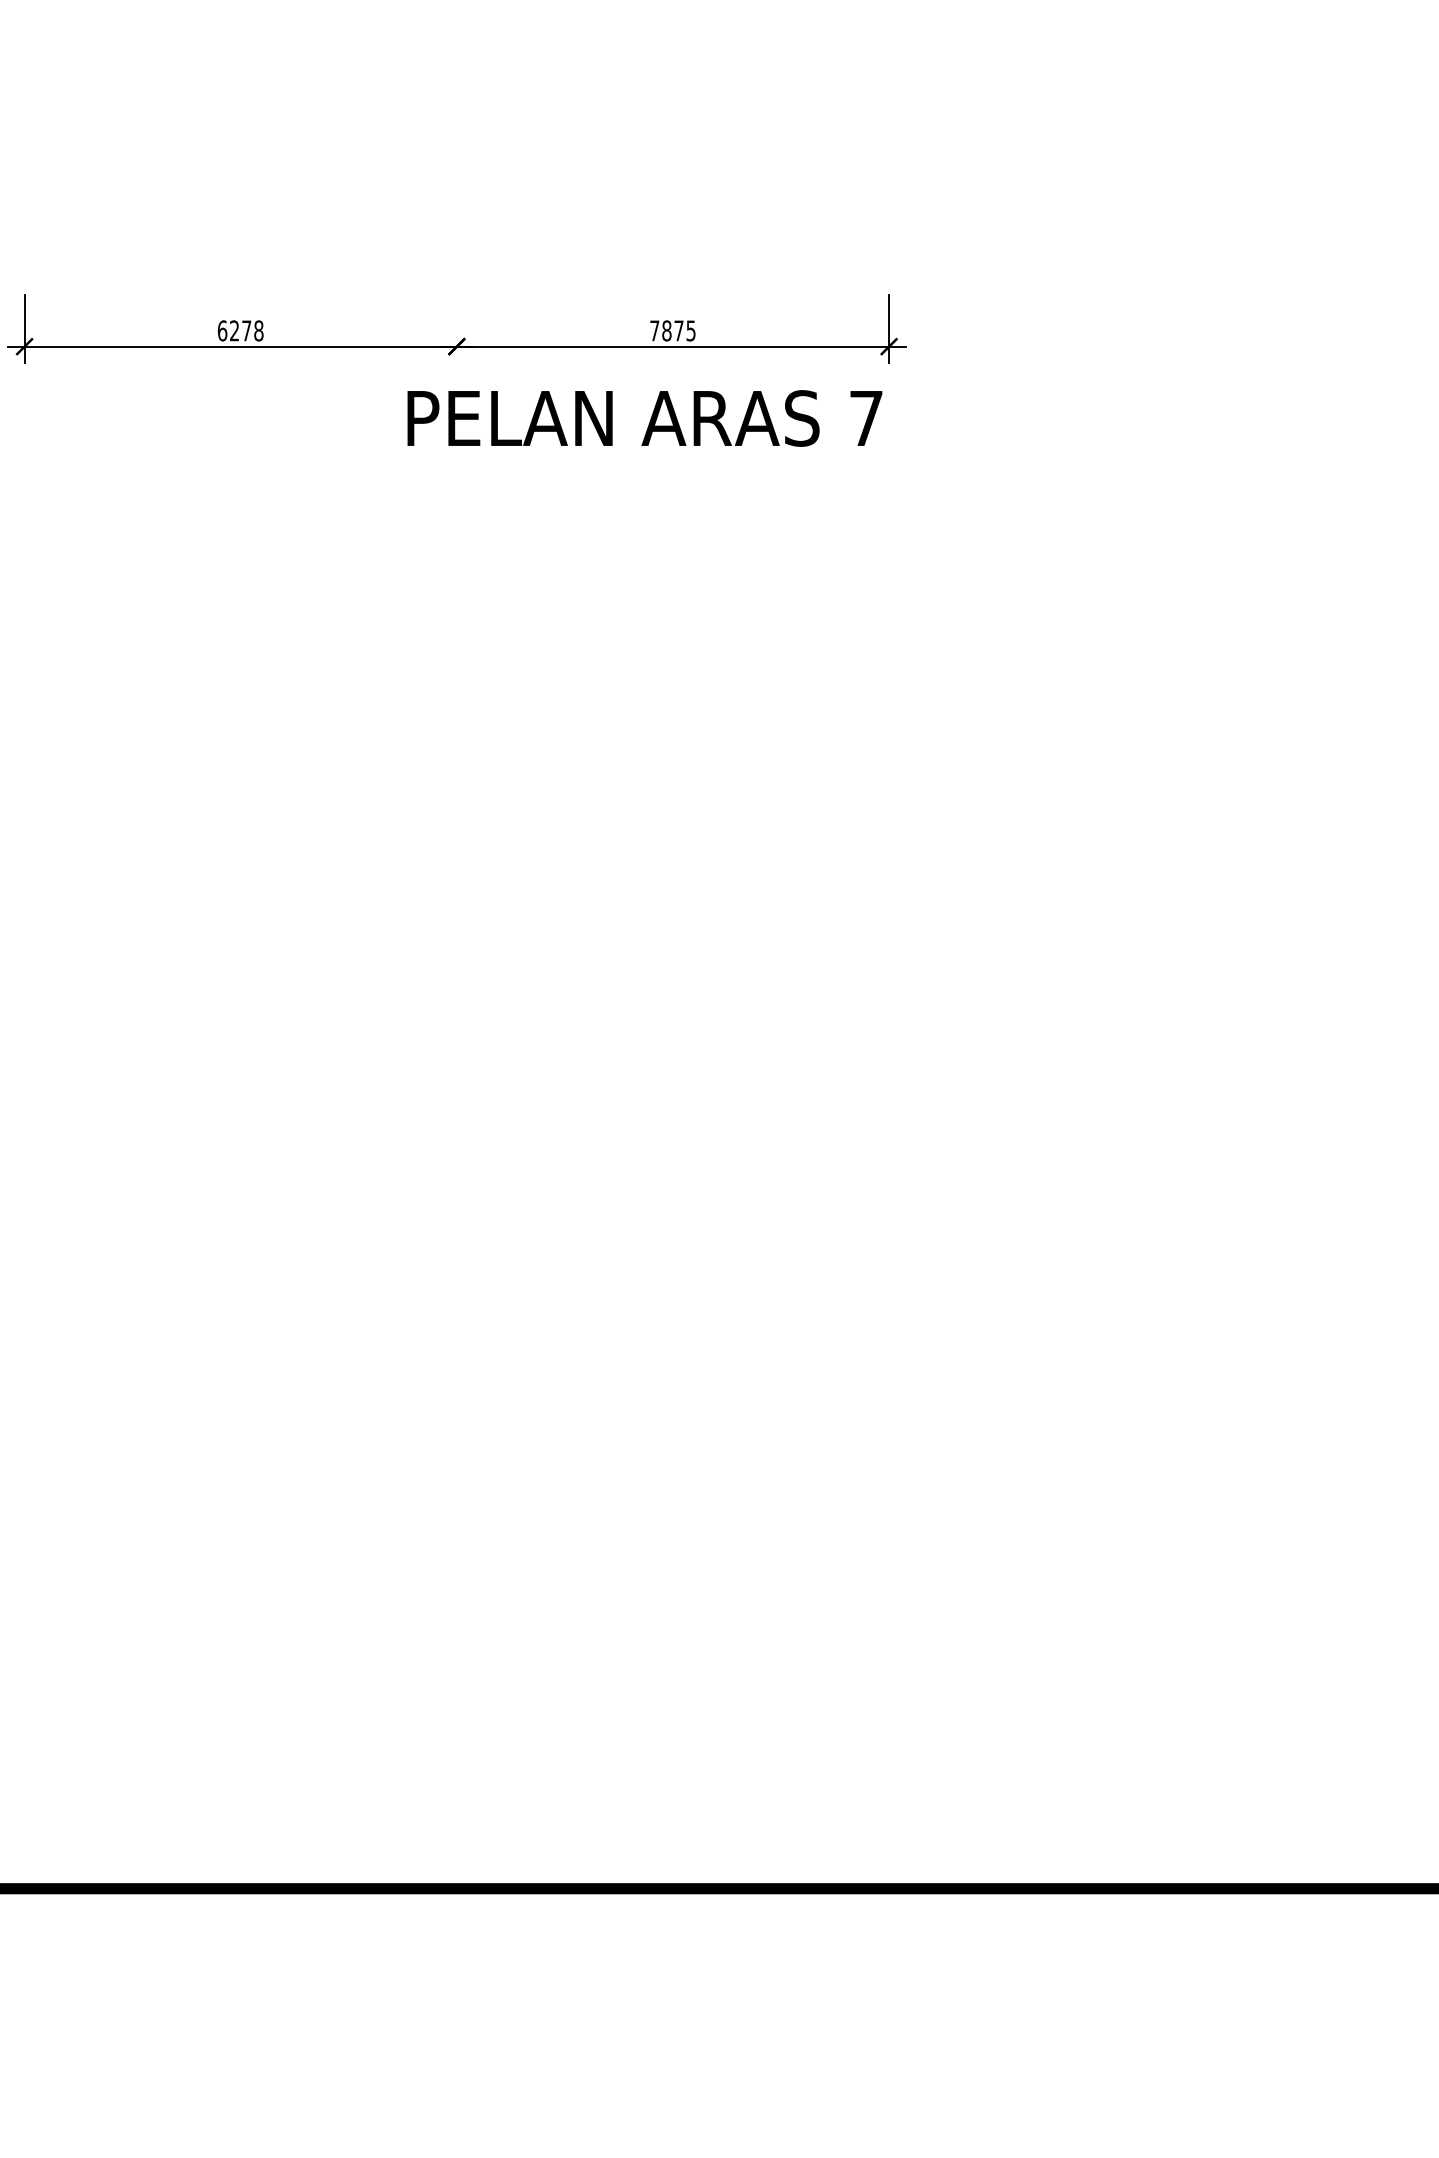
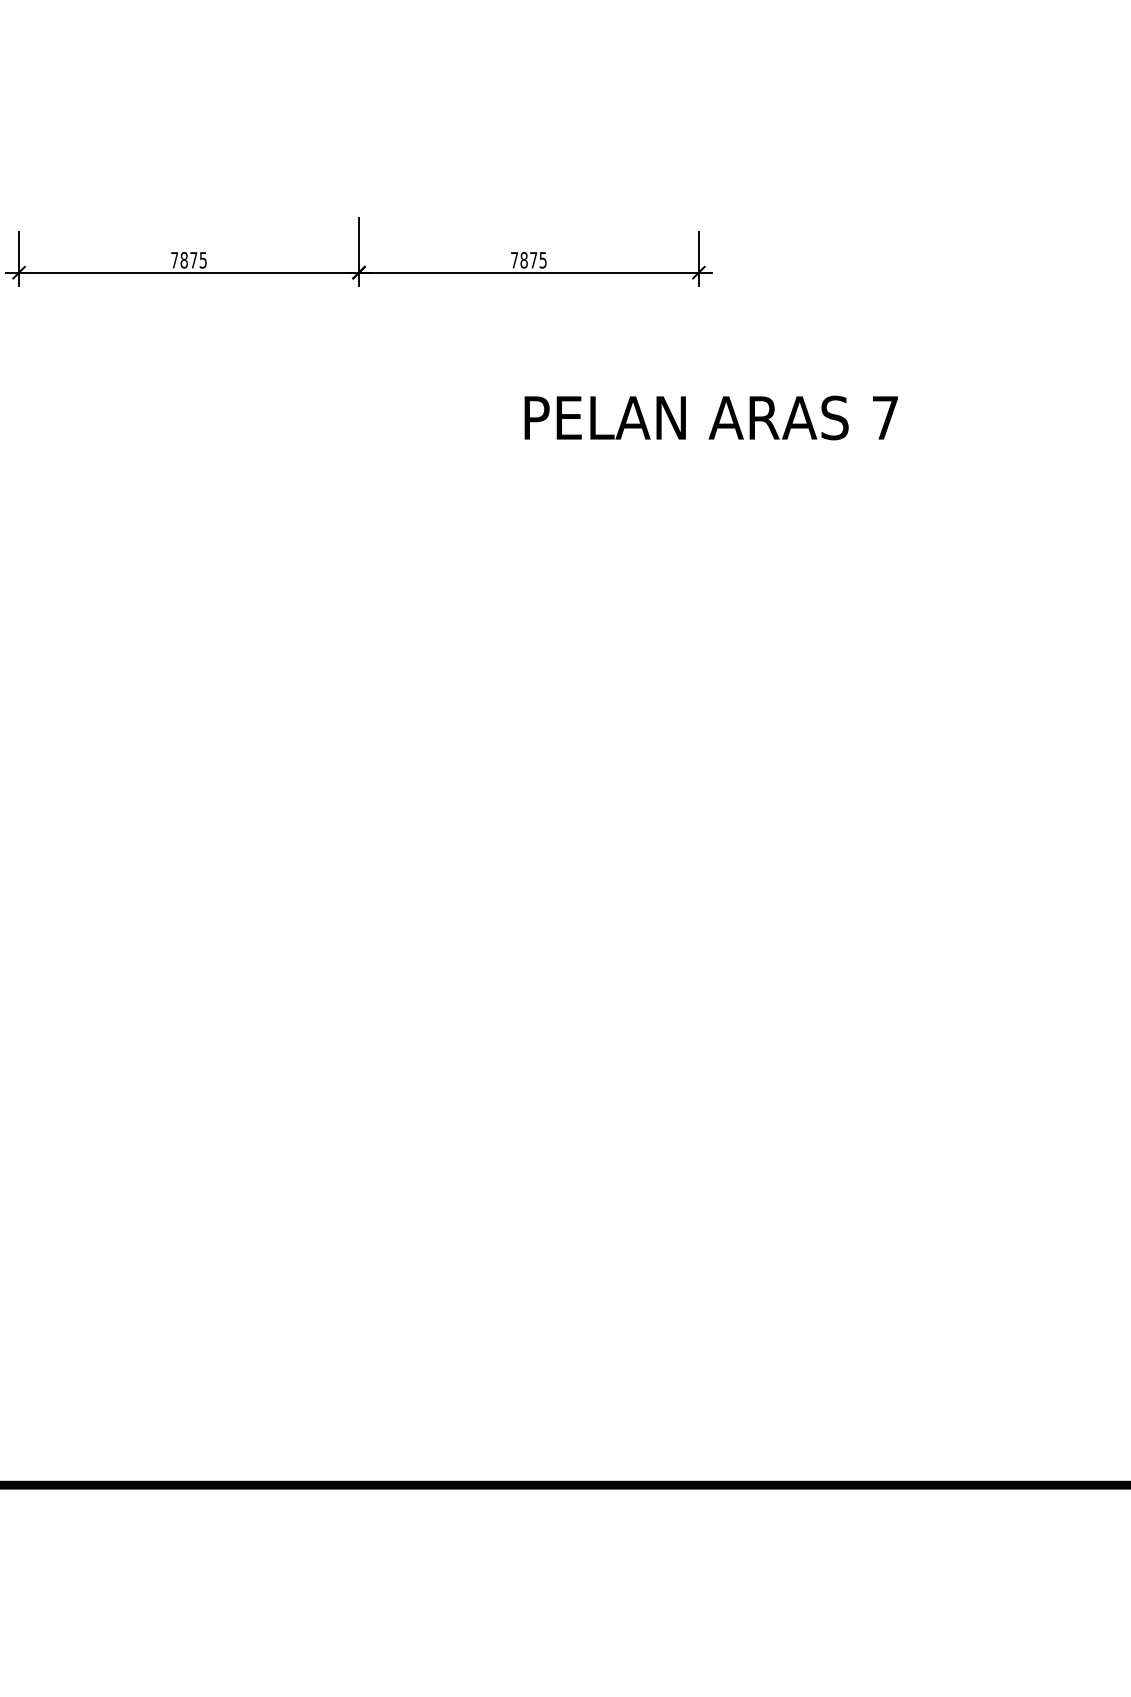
line: (456, 320) -> (358, 252), added
text: (240, 330) -> (188, 259), 6278 -> 7875
text: (644, 418) -> (710, 418), moved

